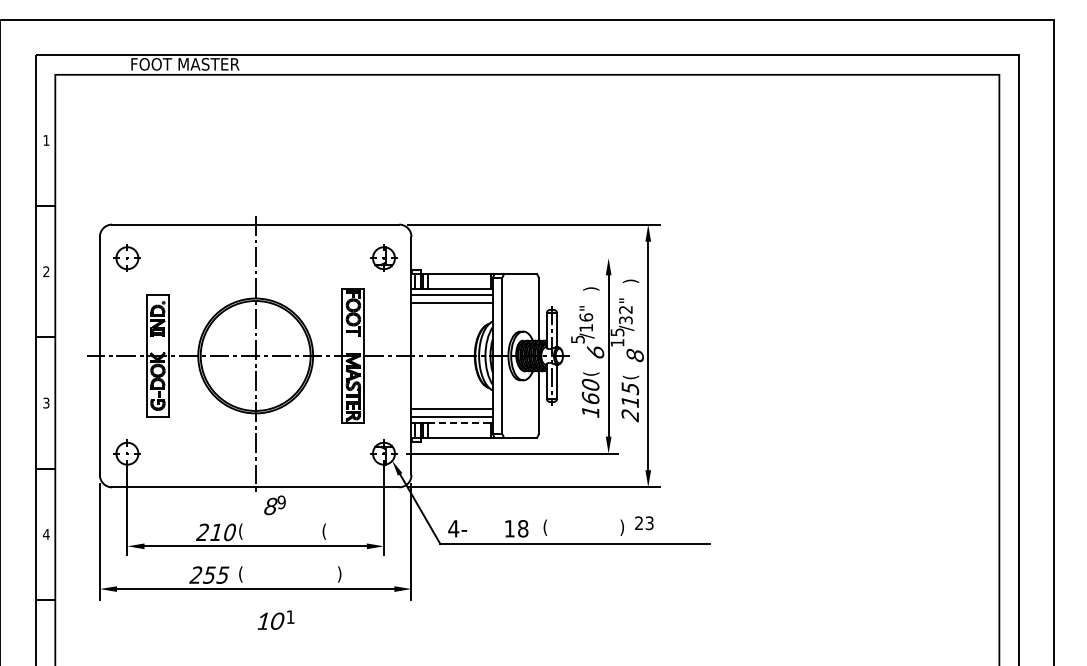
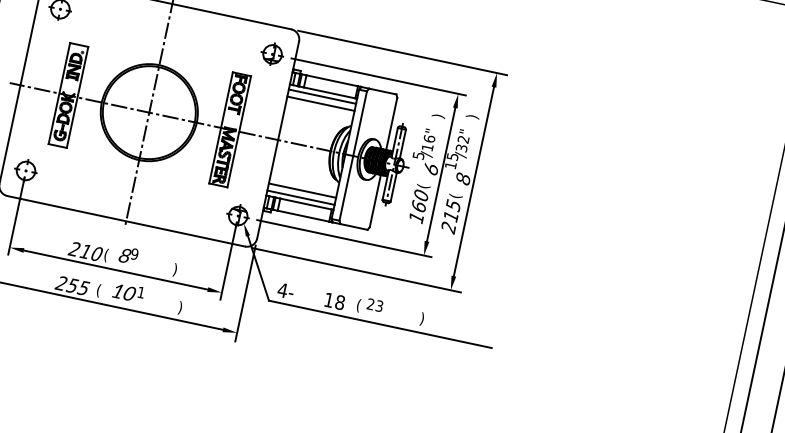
line: (511, 258) -> (377, 77), added
line: (460, 423) -> (306, 204), dashed -> solid
text: (274, 505) -> (128, 255), moved
text: (644, 523) -> (375, 305), moved
text: (324, 531) -> (175, 269), ( -> )
text: (275, 619) -> (128, 291), moved

